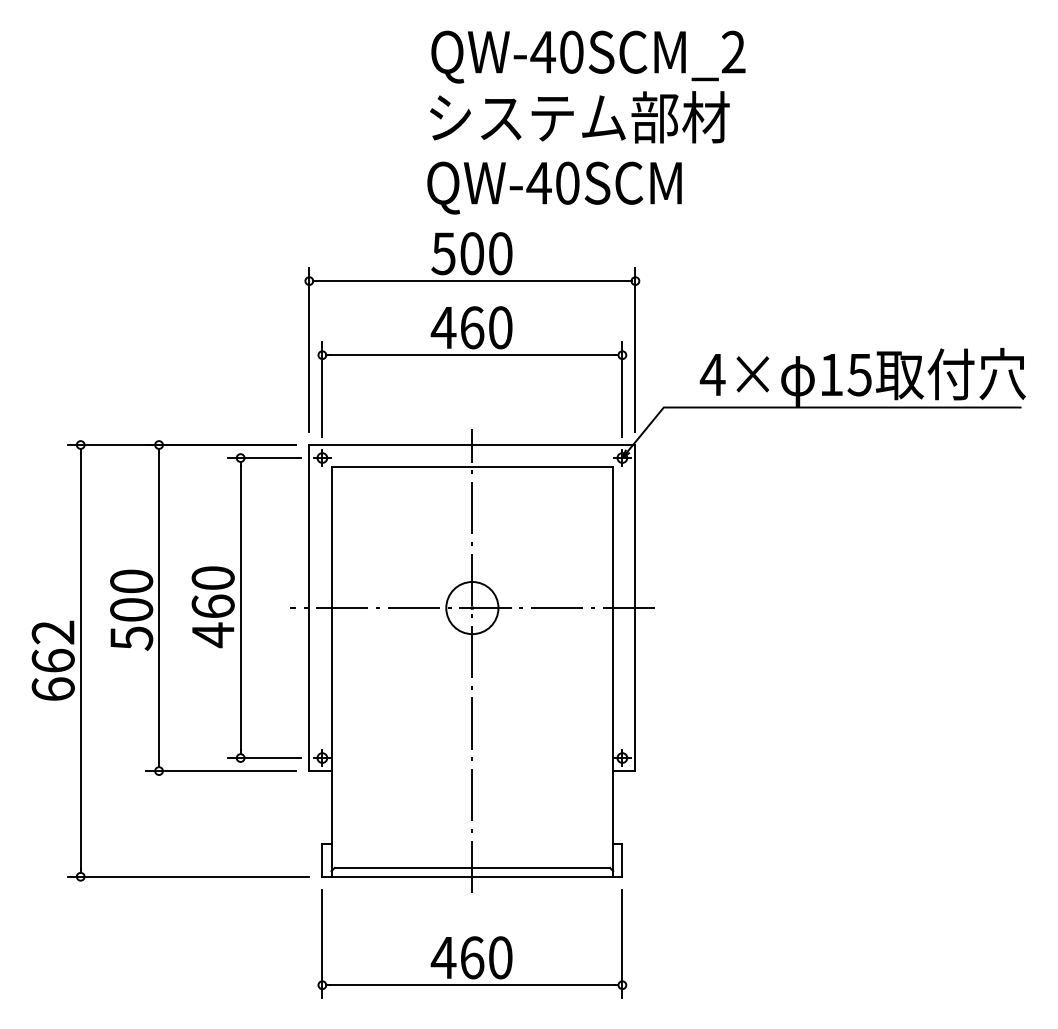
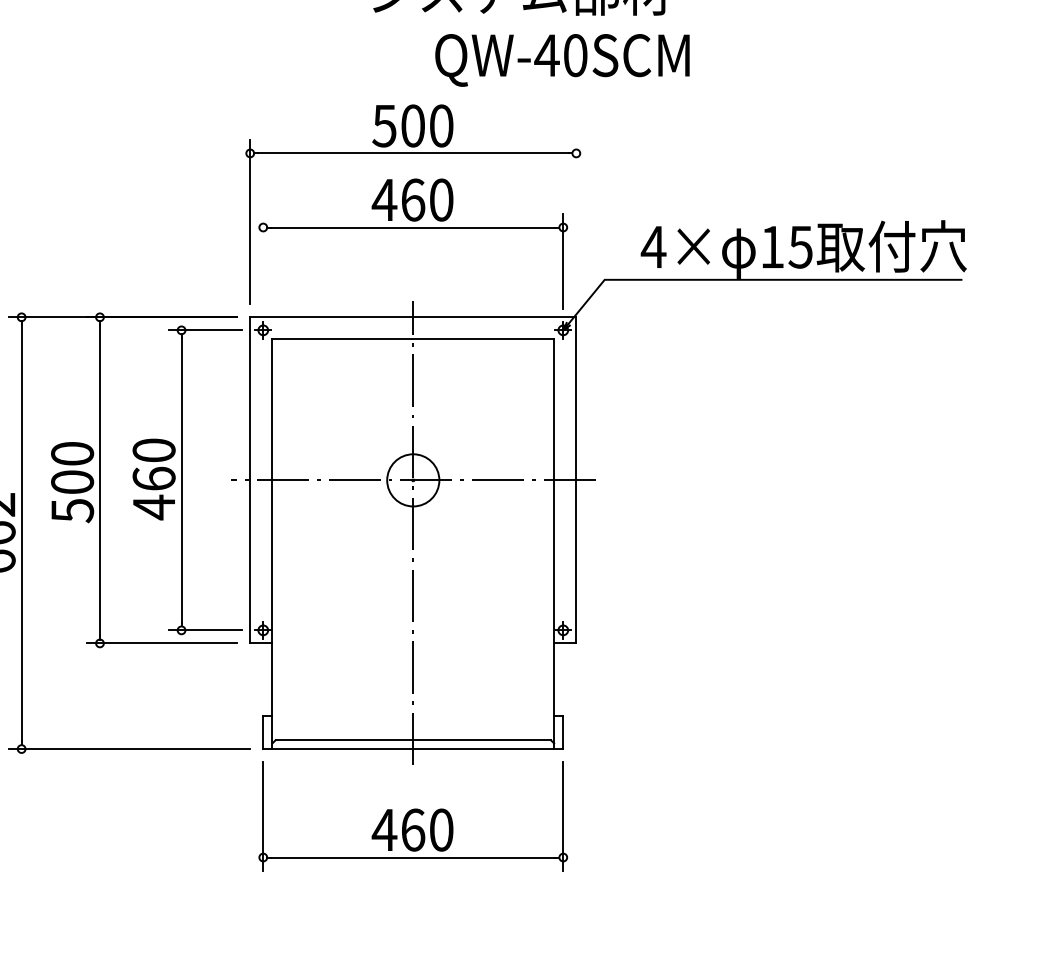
text: (554, 187) -> (562, 59), moved
line: (635, 349) -> (576, 221), removed
line: (322, 389) -> (263, 261), removed

